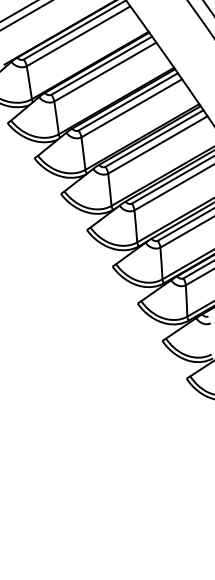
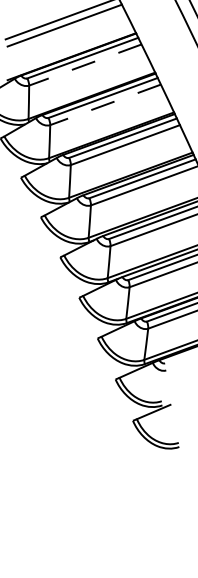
line: (78, 36) -> (85, 65), solid -> dashed
line: (105, 72) -> (105, 105), solid -> dashed

